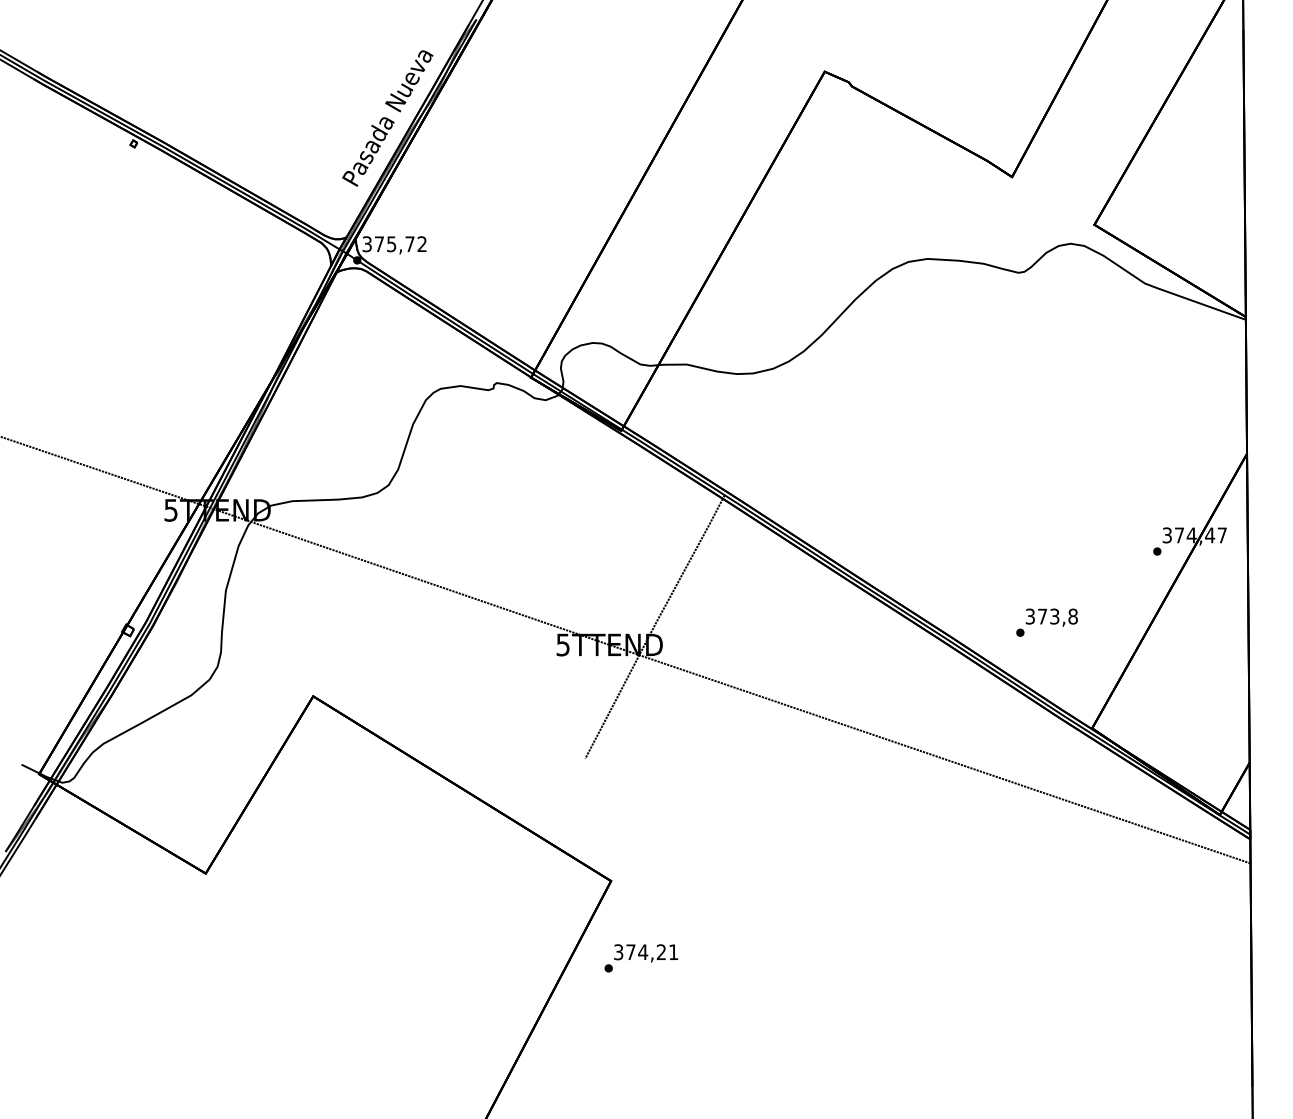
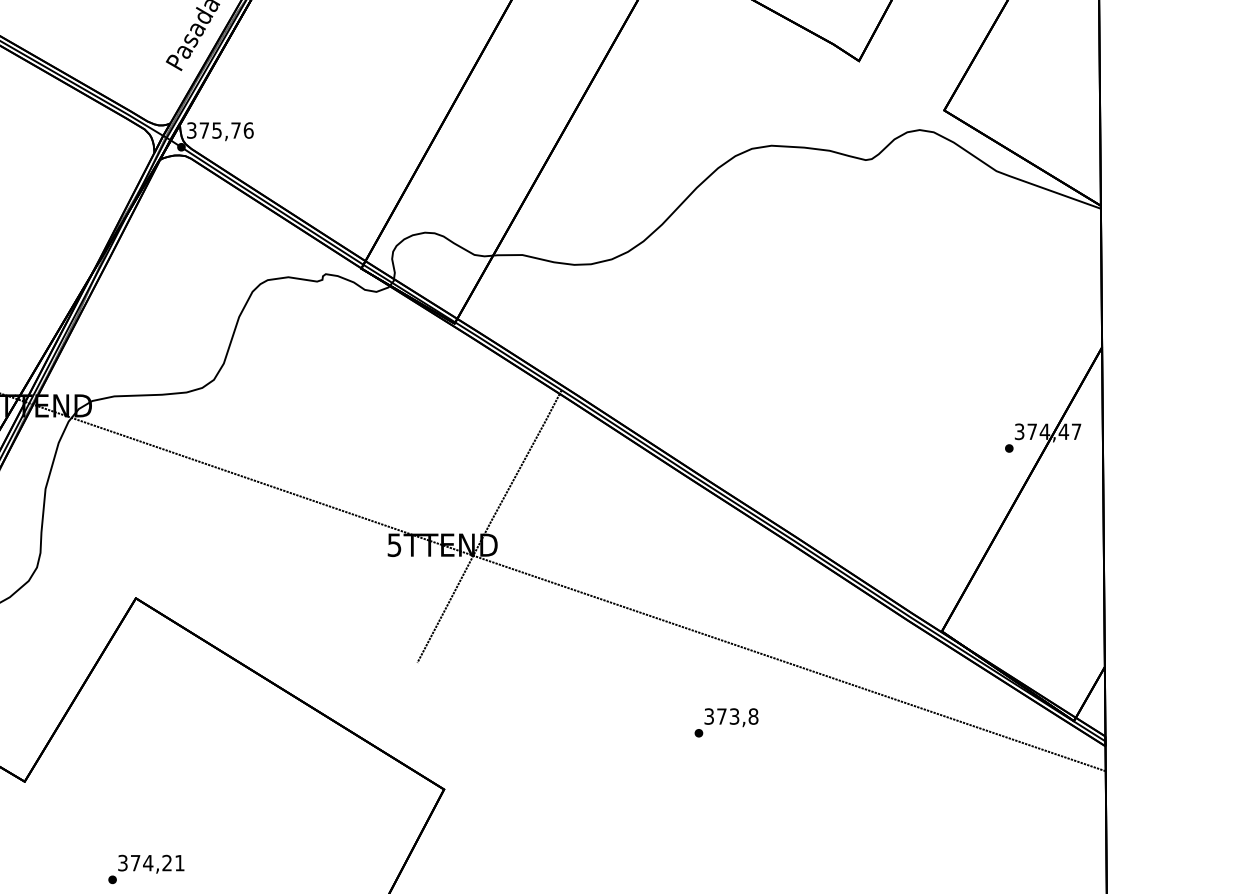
text: (422, 244) -> (248, 130), 375,72 -> 375,76
text: (1046, 622) -> (725, 722), moved
text: (640, 958) -> (145, 869), moved

